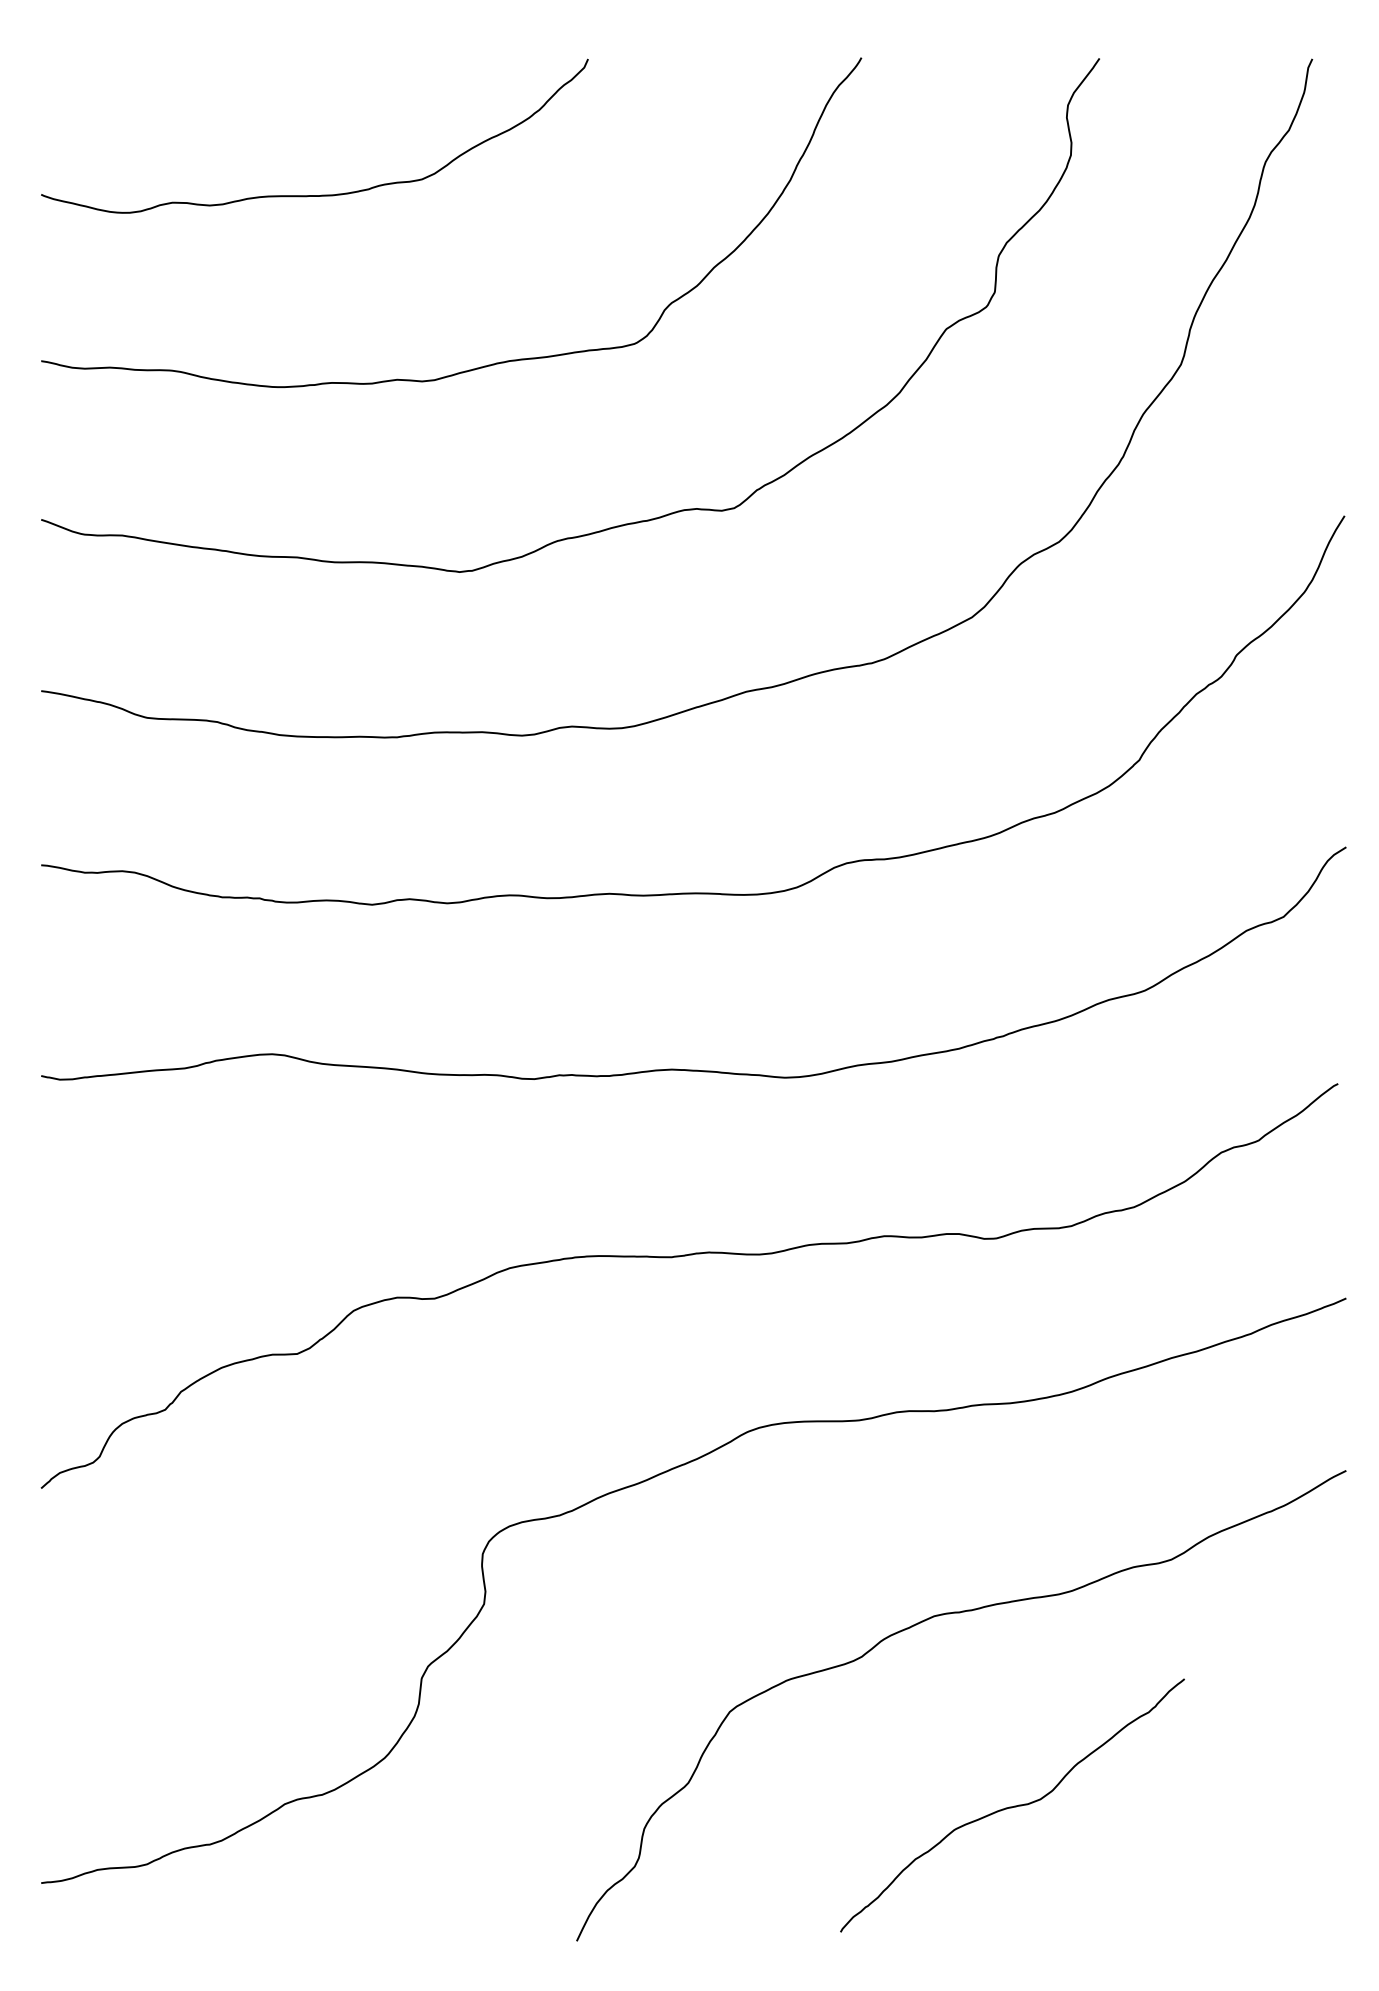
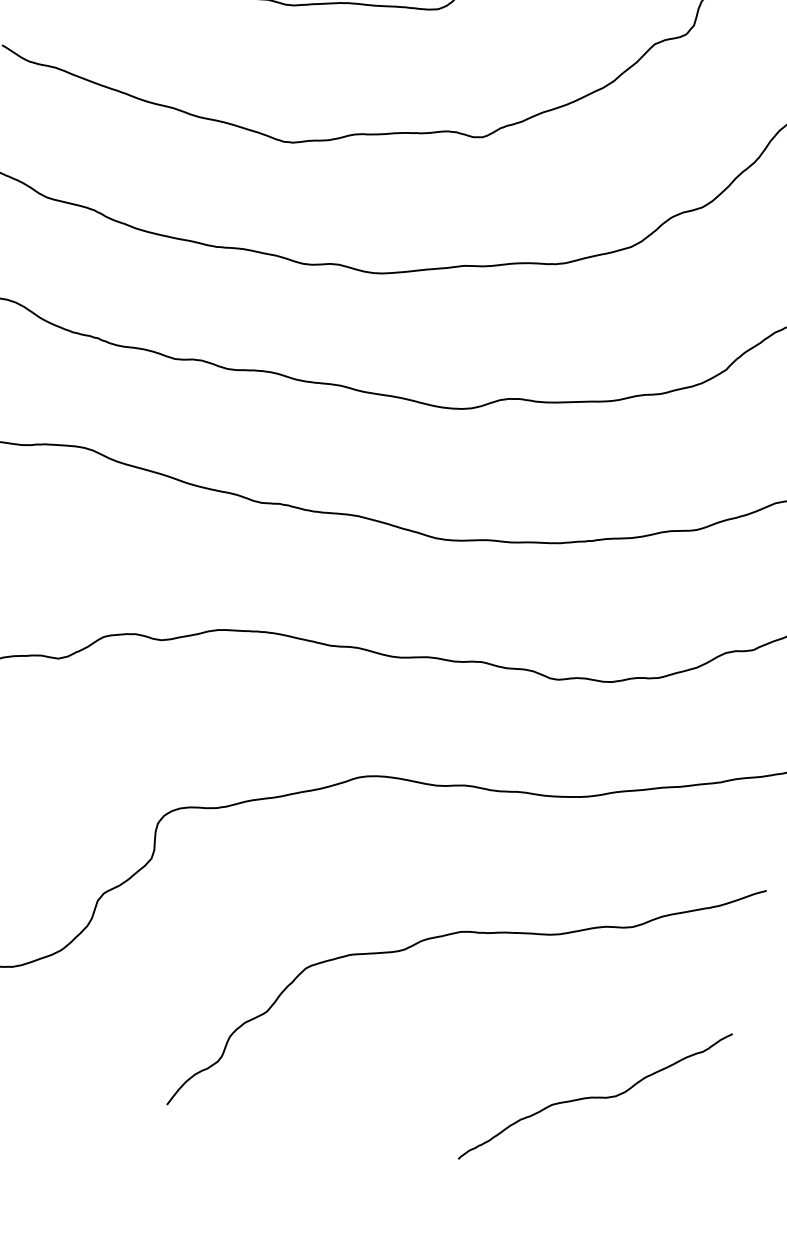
curve: (1012, 1806) -> (595, 1097), moved

